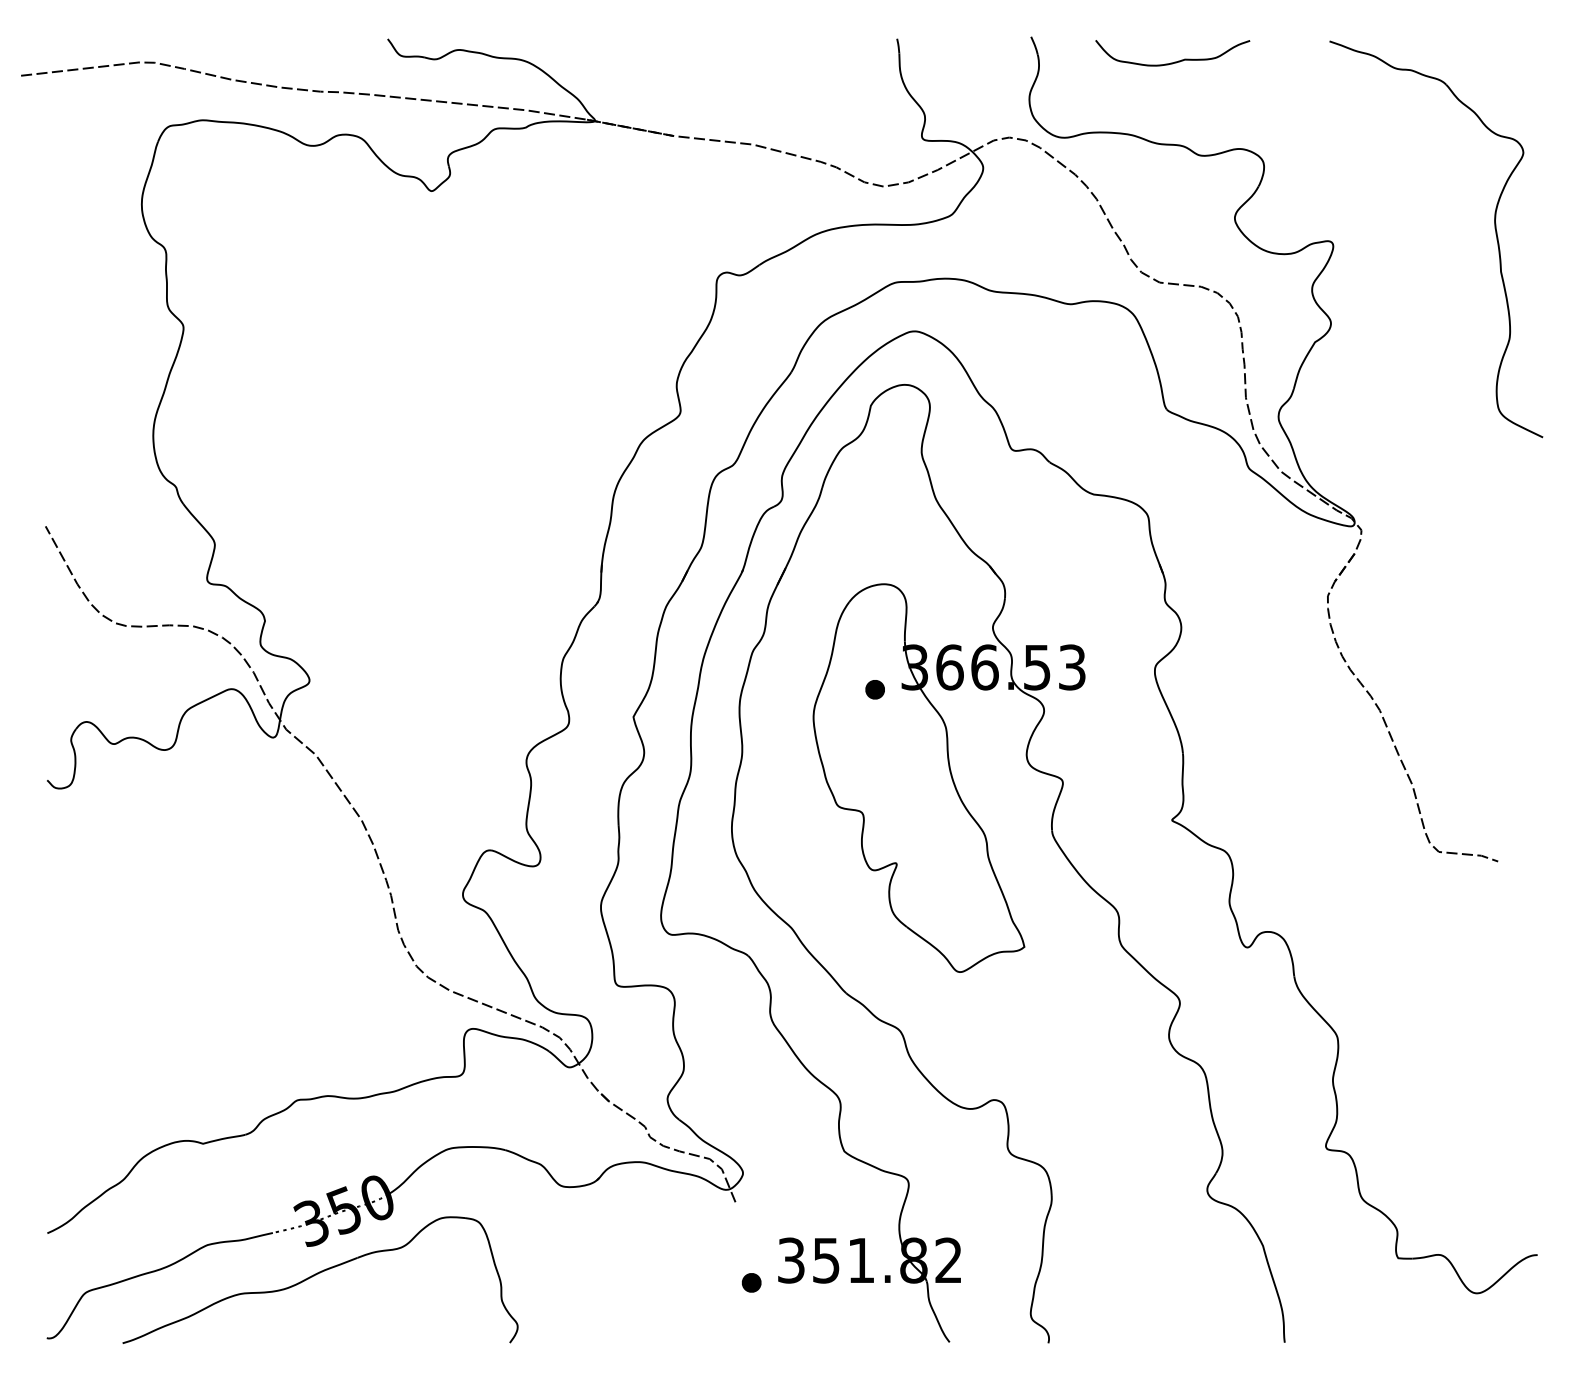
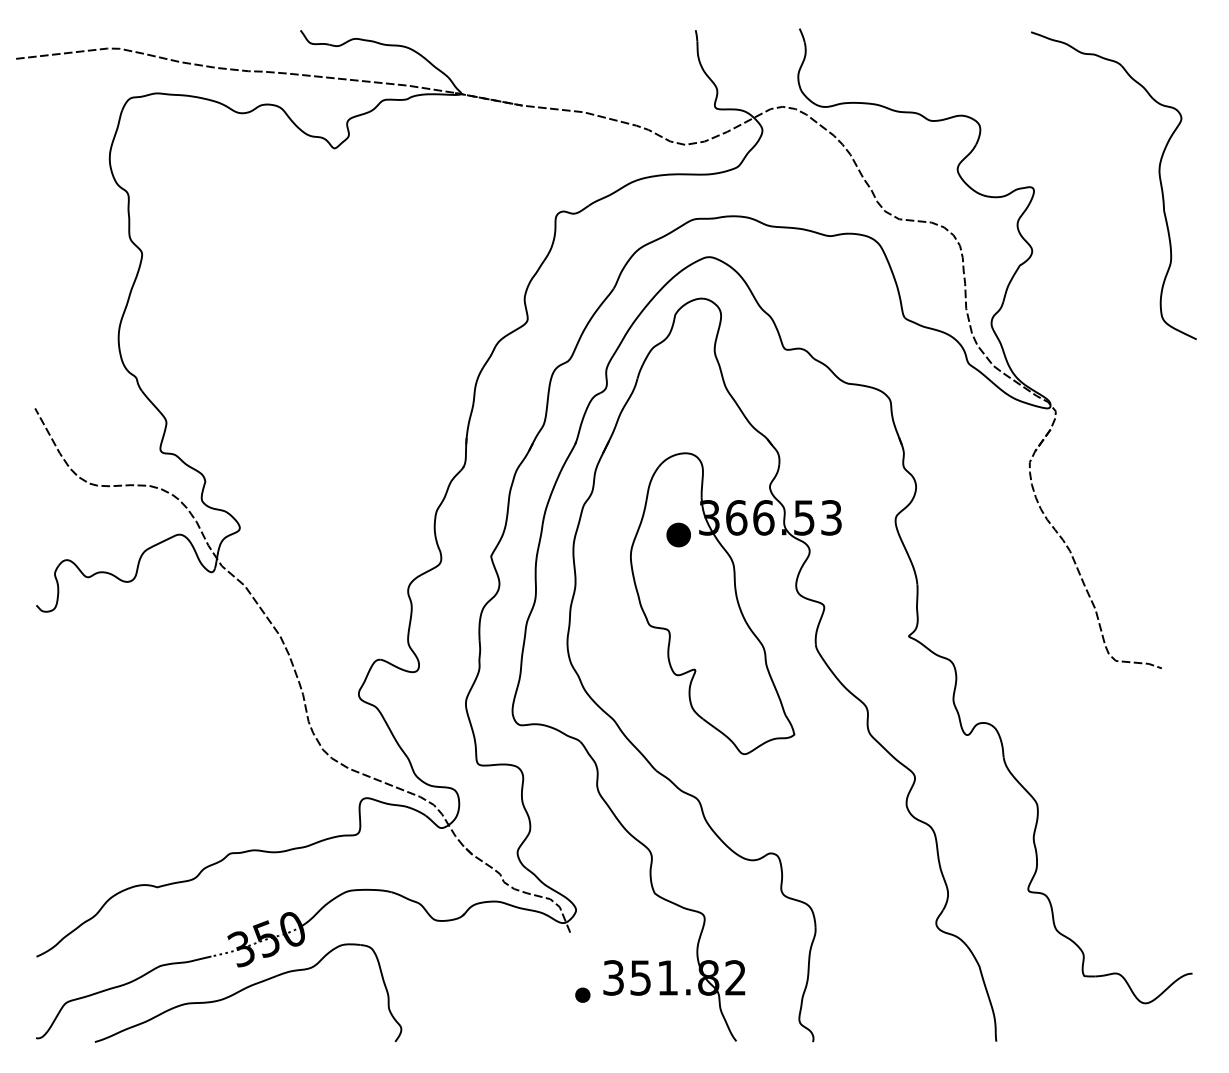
curve: (1174, 61) -> (910, 47), removed
part: (874, 689) -> (678, 534), size x1.6

